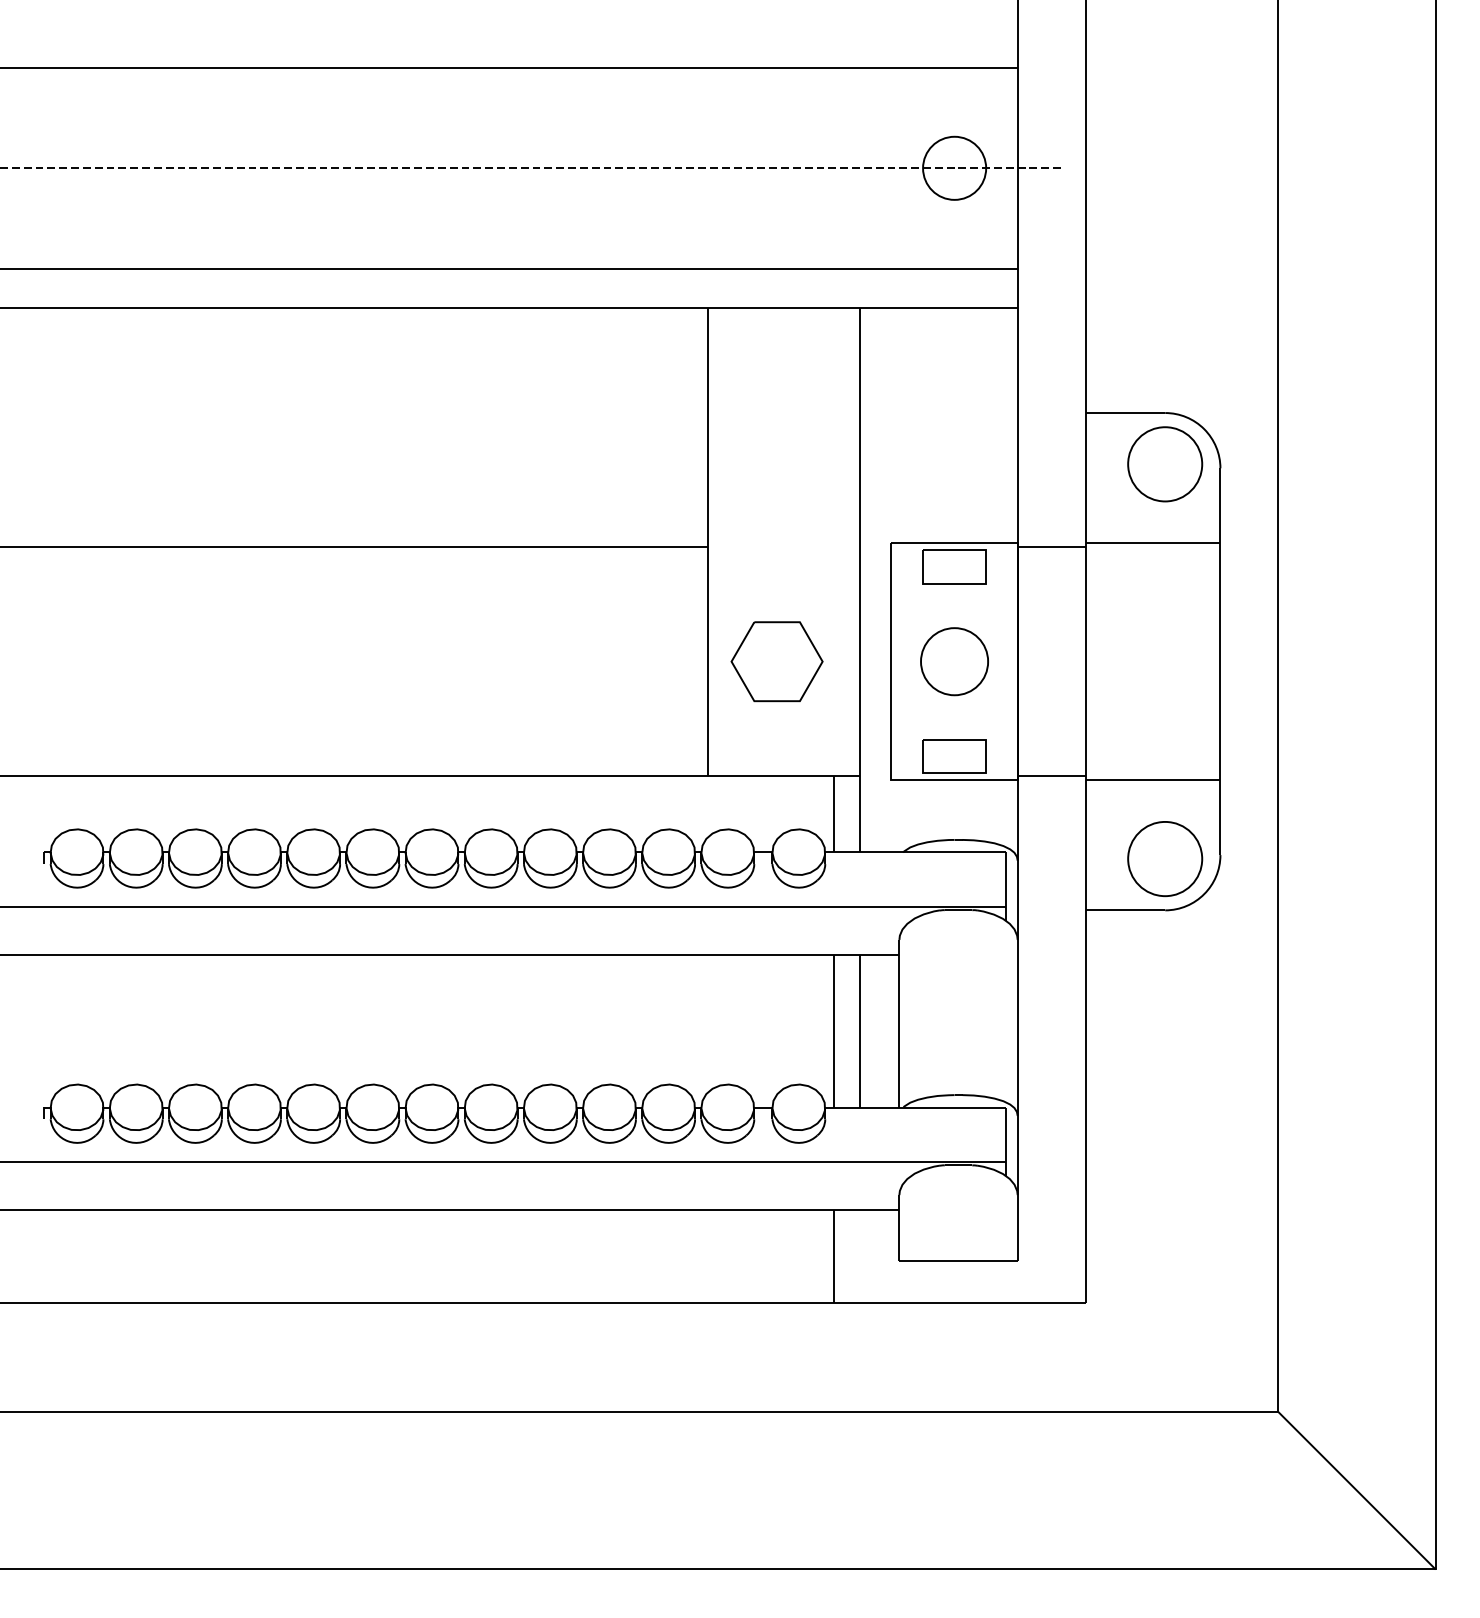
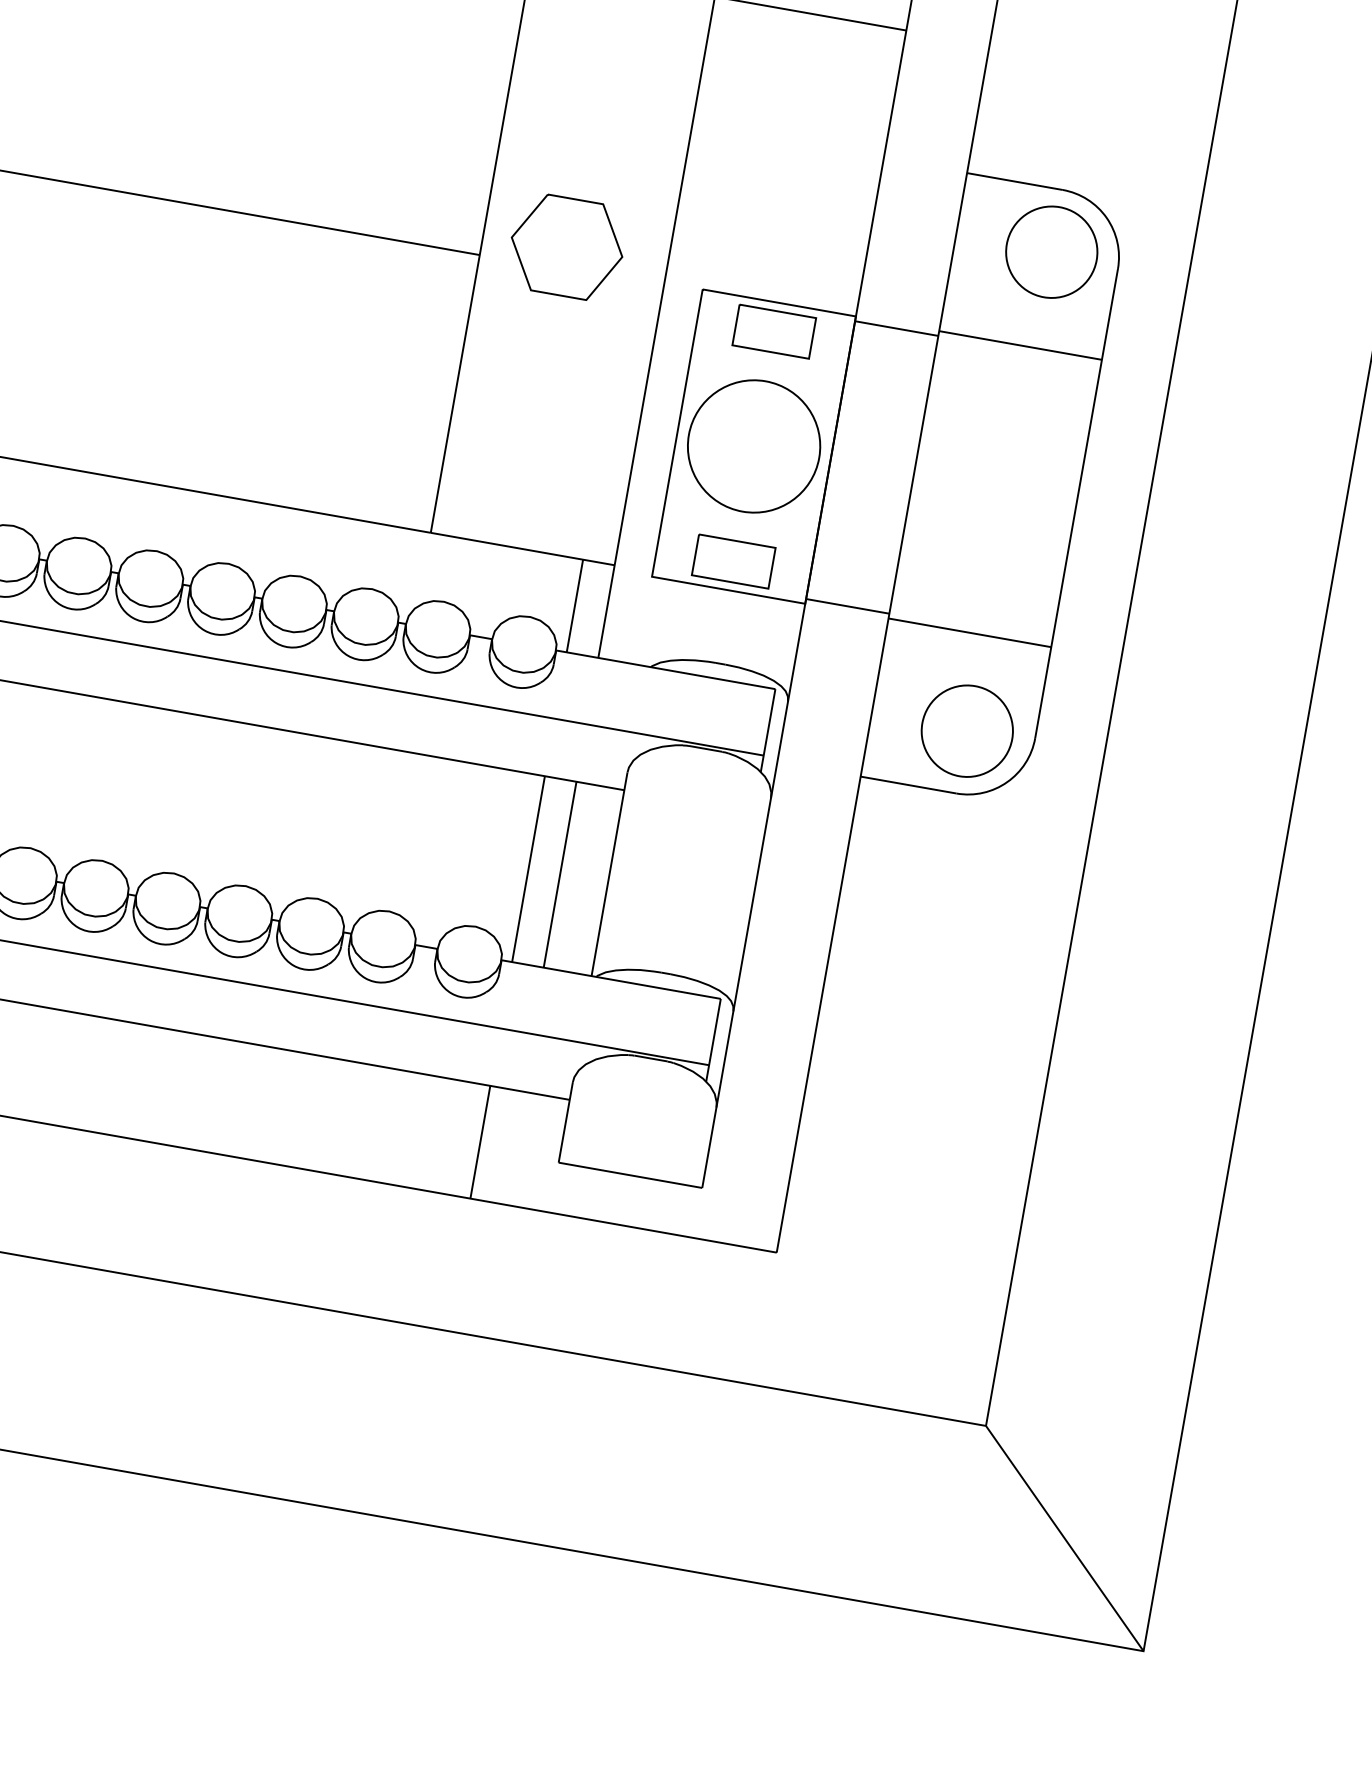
part: (776, 661) -> (566, 246), moved
part: (954, 661) -> (753, 446), size x1.6

